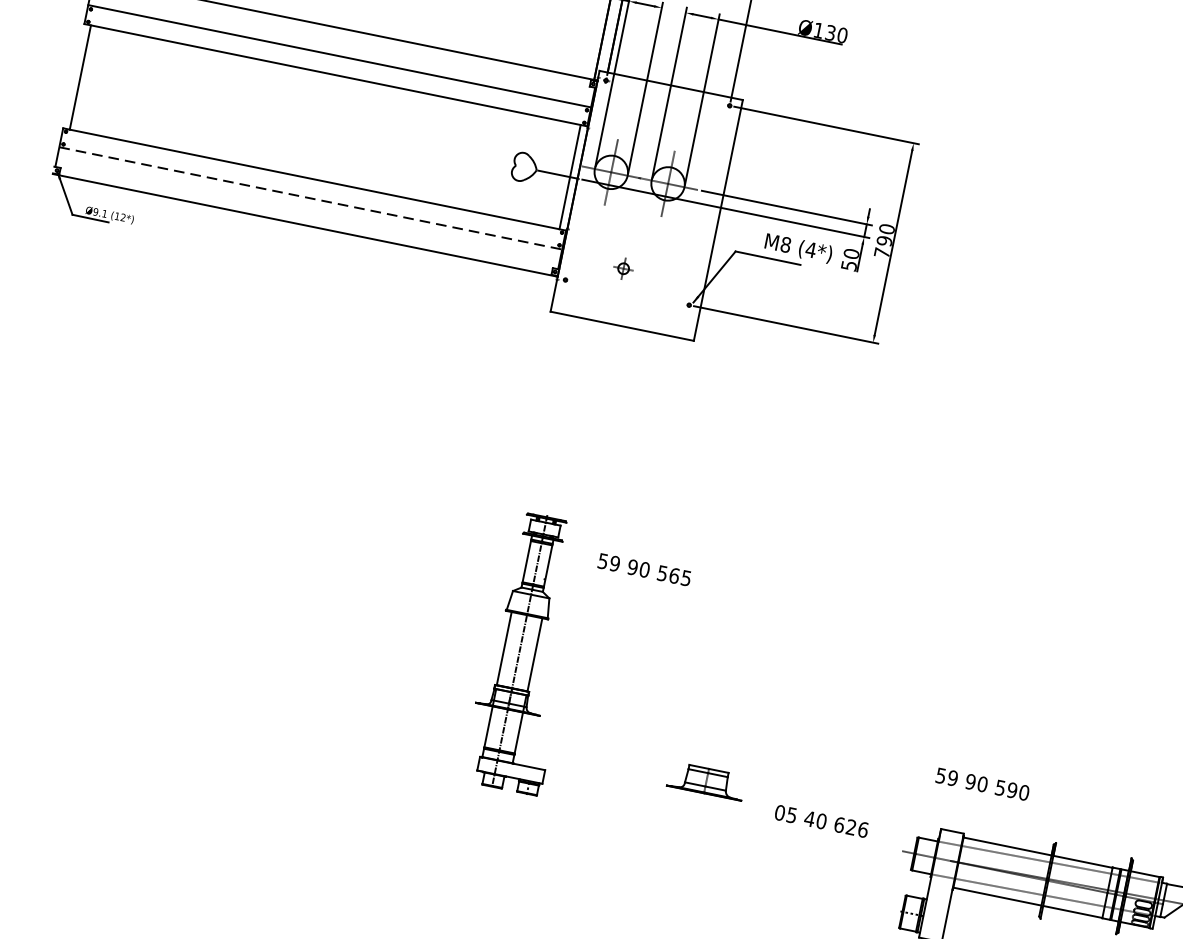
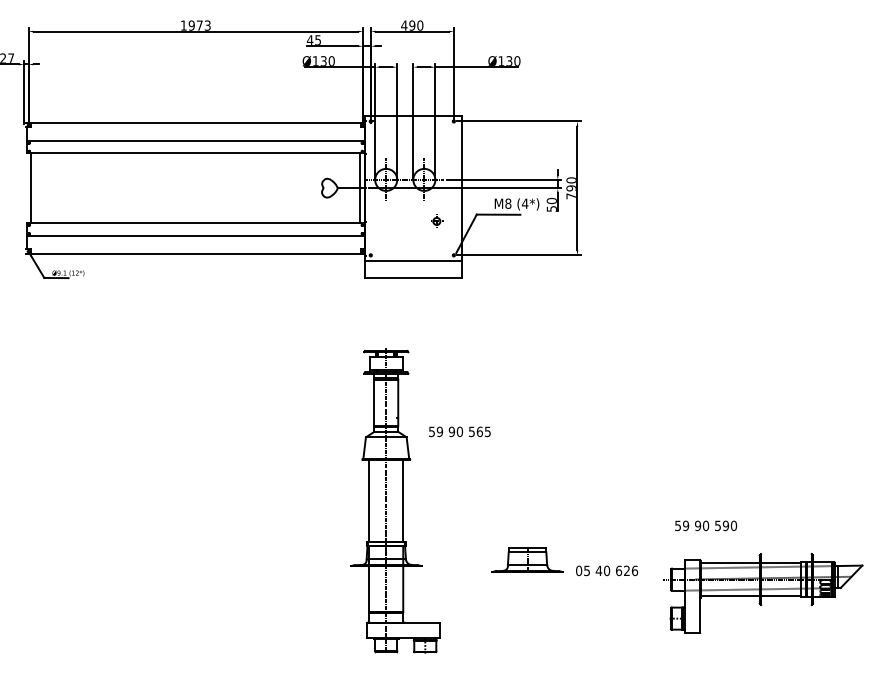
line: (310, 198) -> (195, 236), dashed -> solid
part: (624, 267) -> (437, 220), moved
line: (627, 300) -> (413, 260), added
part: (528, 652) -> (395, 500), size x1.67
part: (706, 780) -> (527, 559), size x1.43

